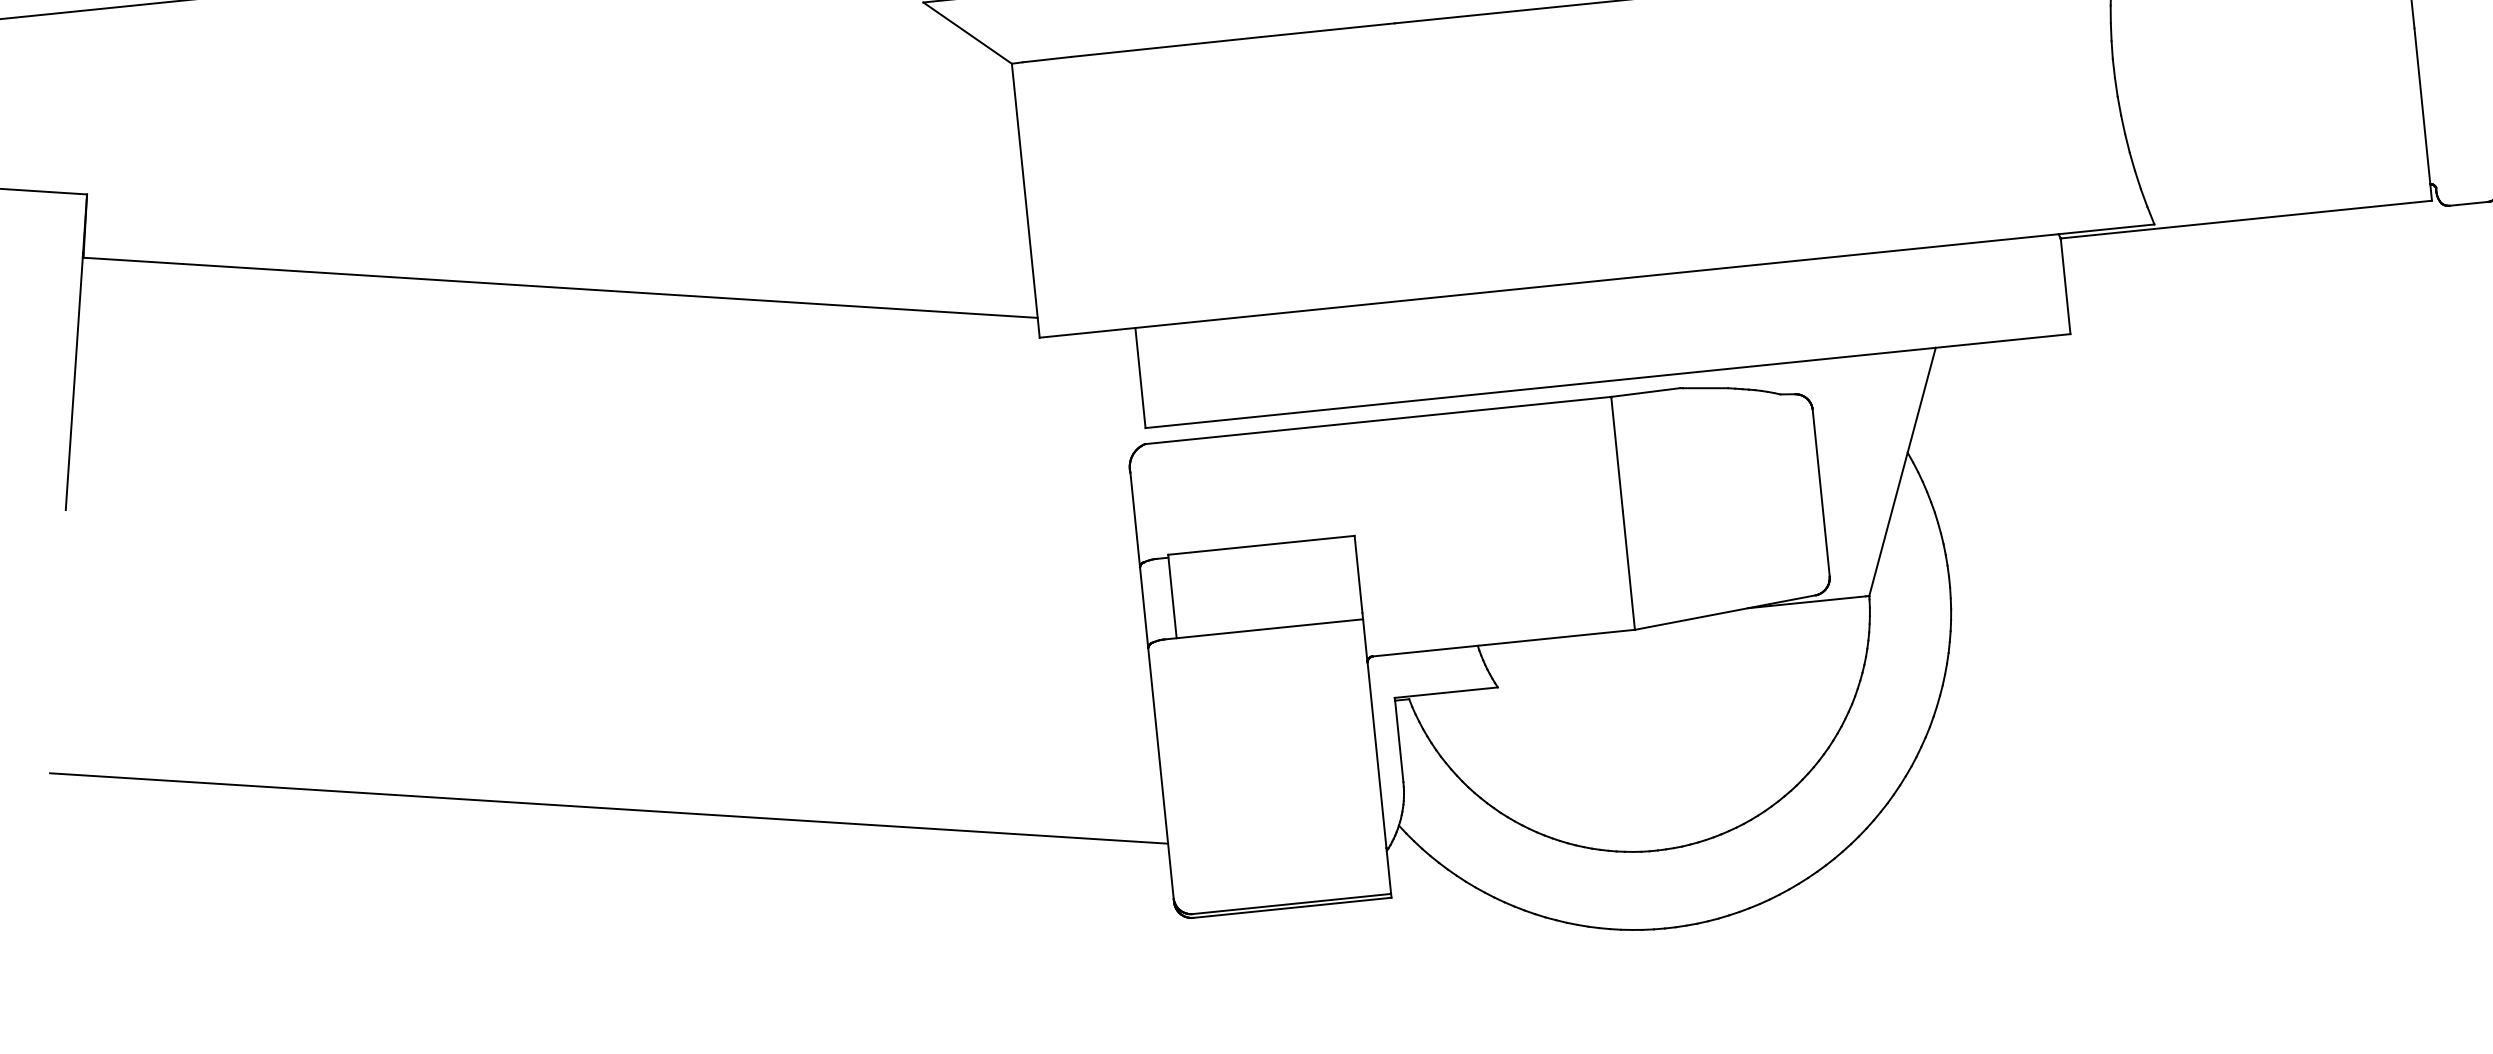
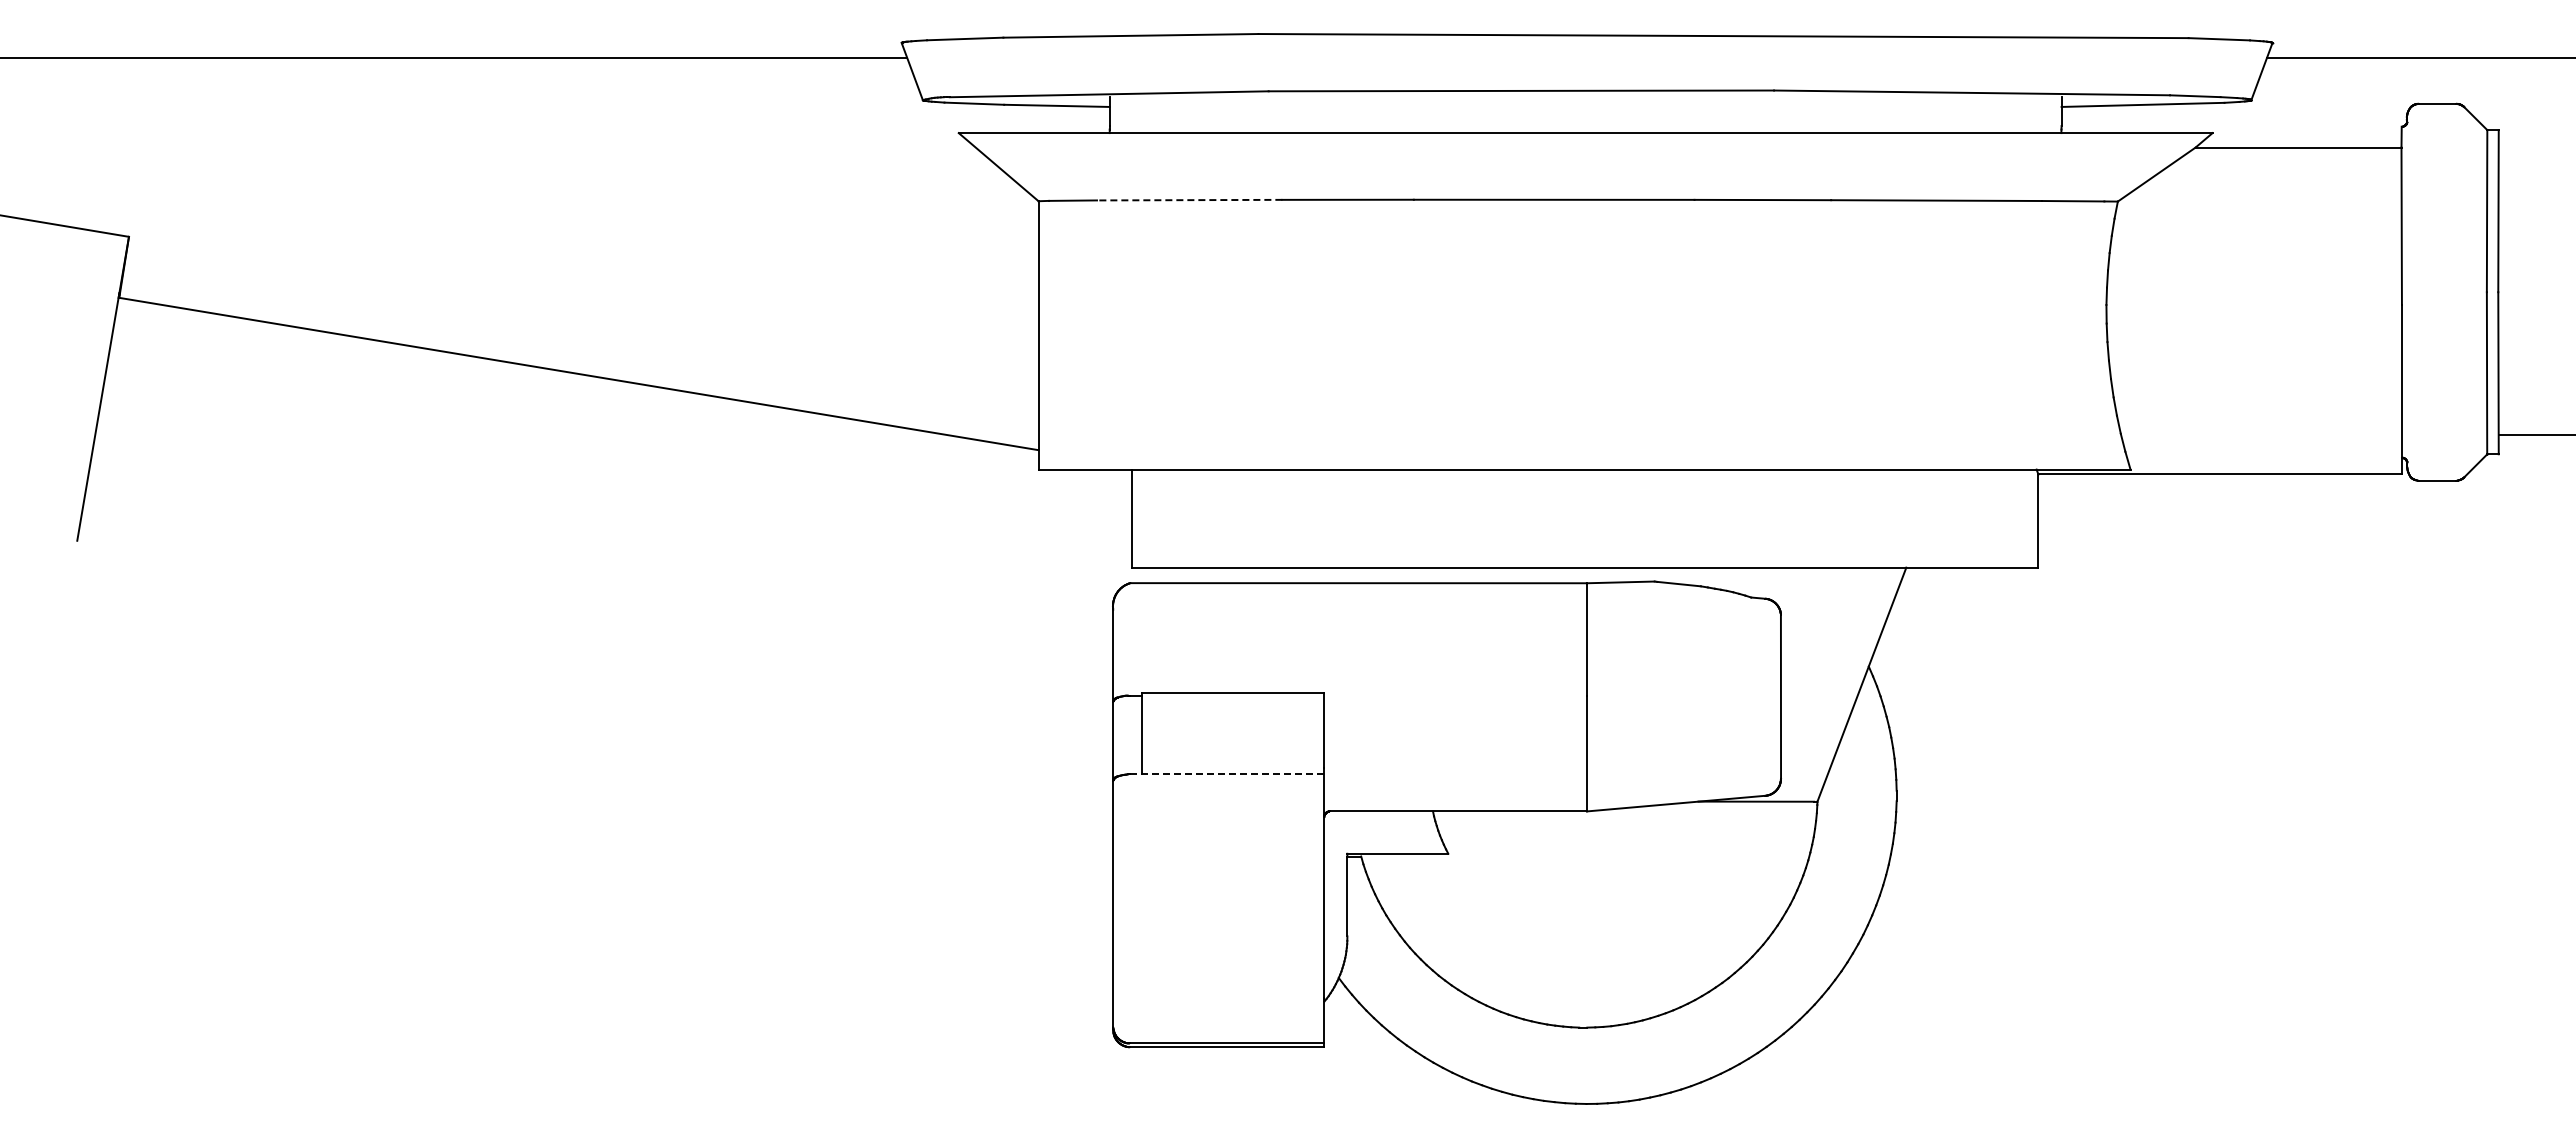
line: (1165, 47) -> (1189, 200), solid -> dashed
line: (1263, 629) -> (1226, 774), solid -> dashed
line: (608, 808) -> (574, 883), removed

